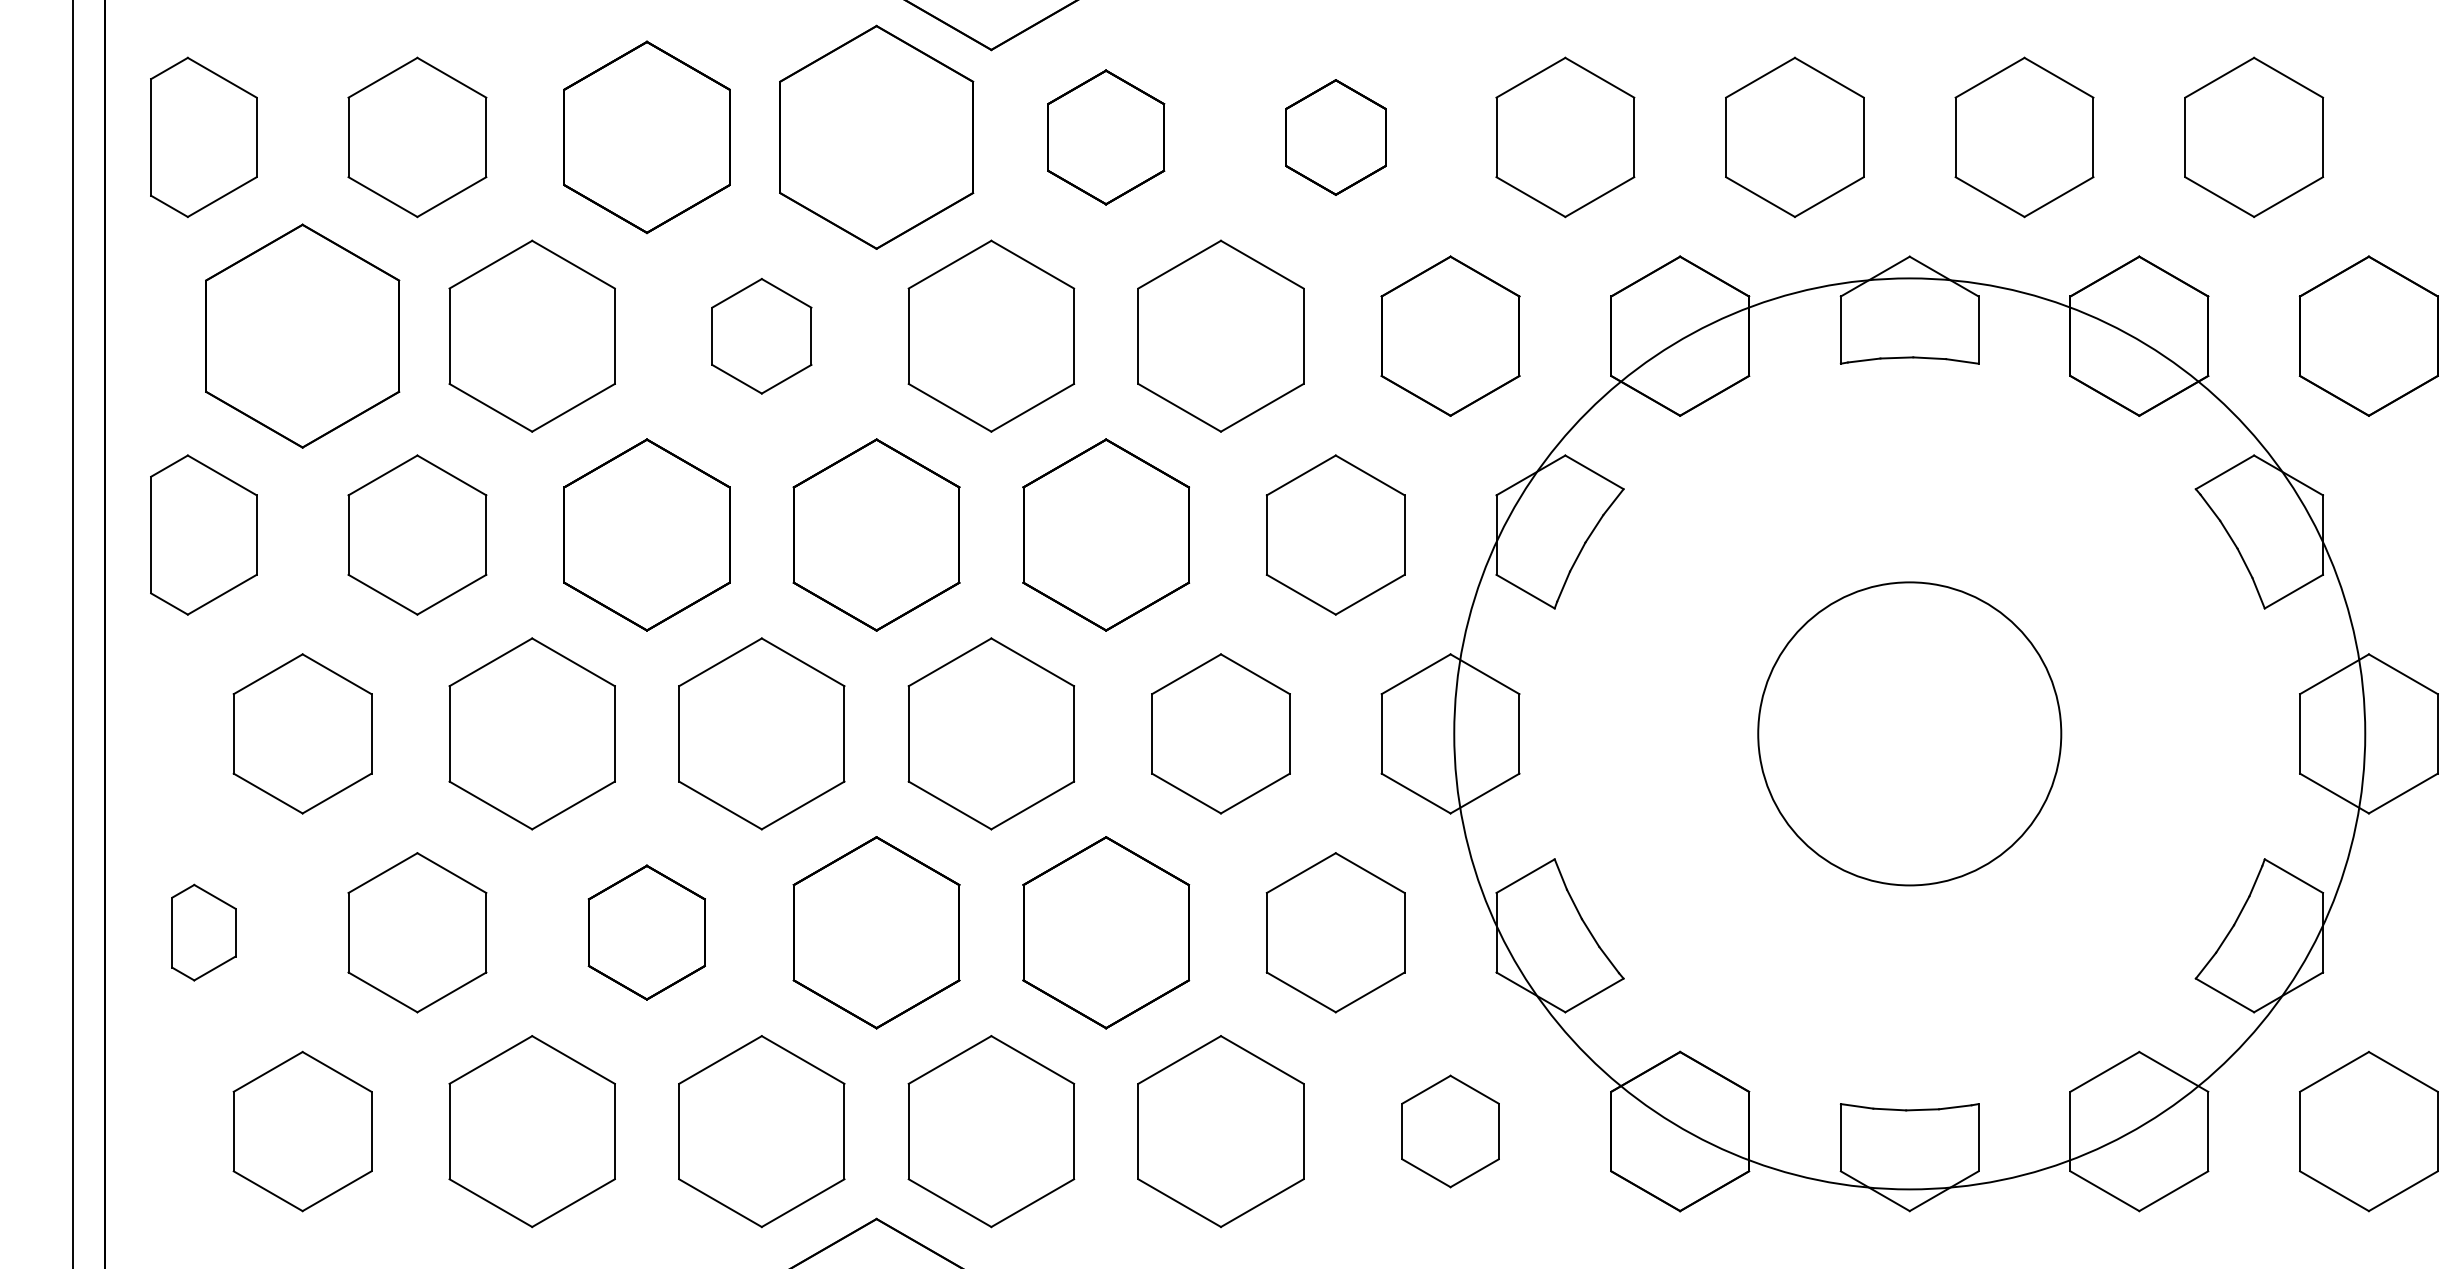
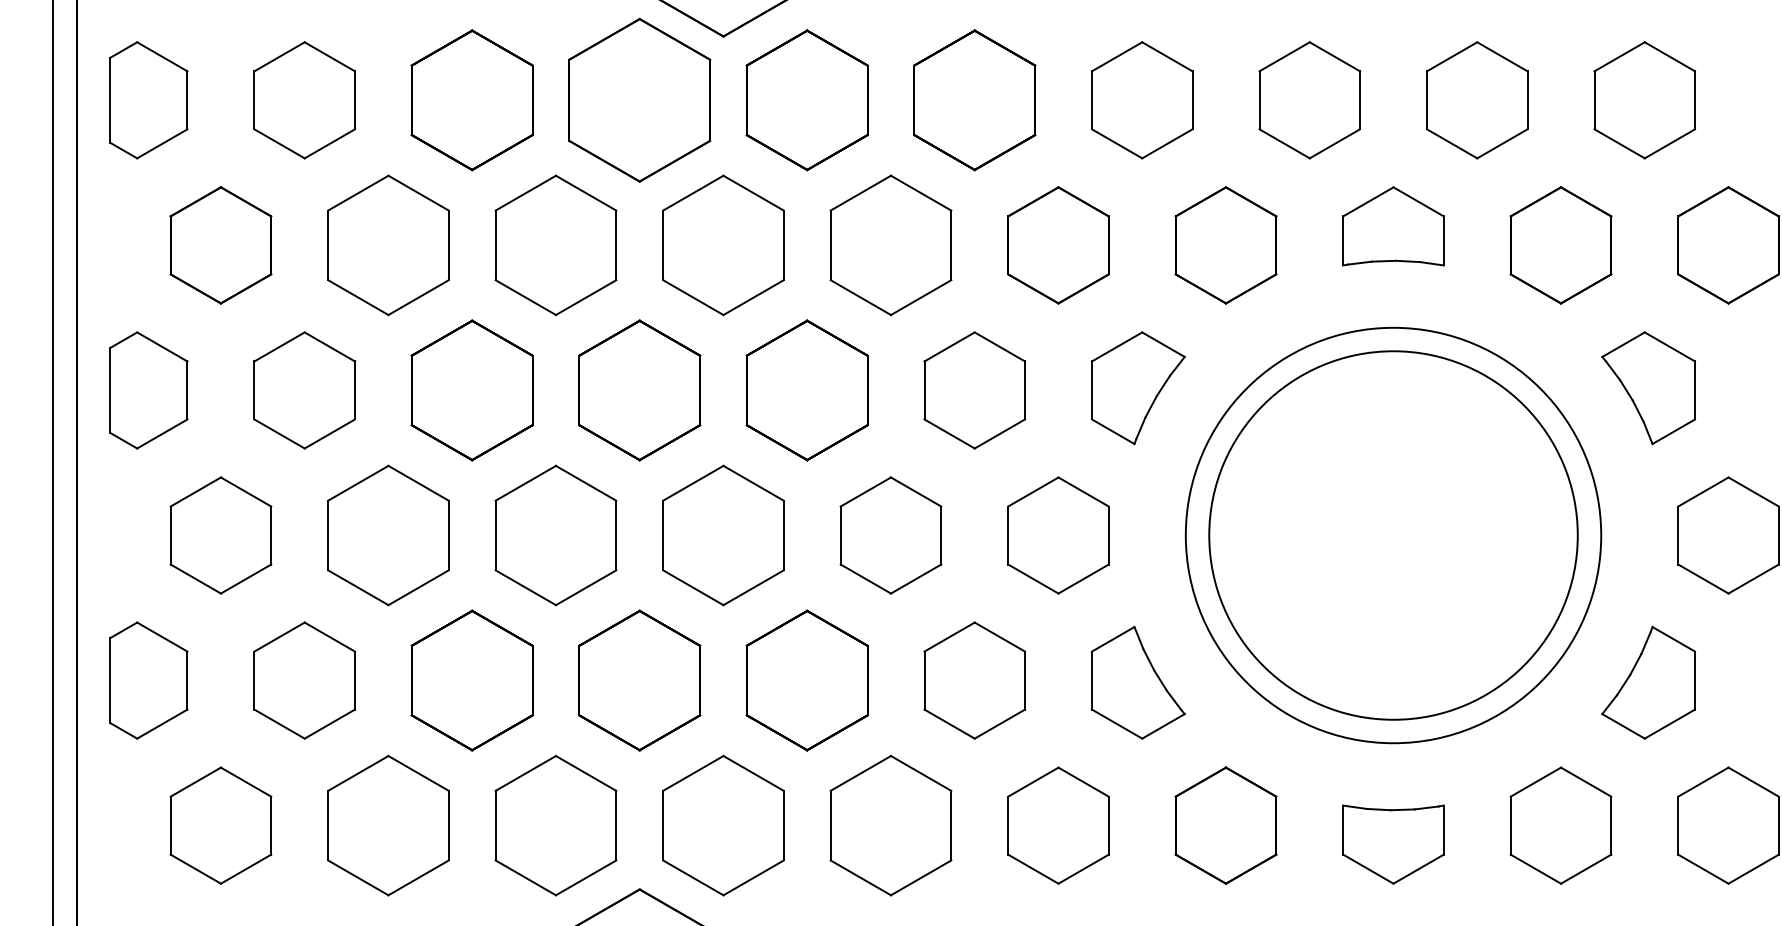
part: (1105, 137) -> (806, 100), size x1.43
part: (1335, 137) -> (974, 100), size x1.67
part: (302, 336) -> (220, 245), size x0.71
part: (761, 336) -> (555, 245), size x1.67
circle: (1909, 733) -> (1393, 535), size x0.62
circle: (1909, 733) -> (1393, 535), size x1.67
part: (203, 932) -> (148, 680), size x1.67
part: (646, 932) -> (471, 680), size x1.43
part: (1450, 1131) -> (1058, 825), size x1.43

